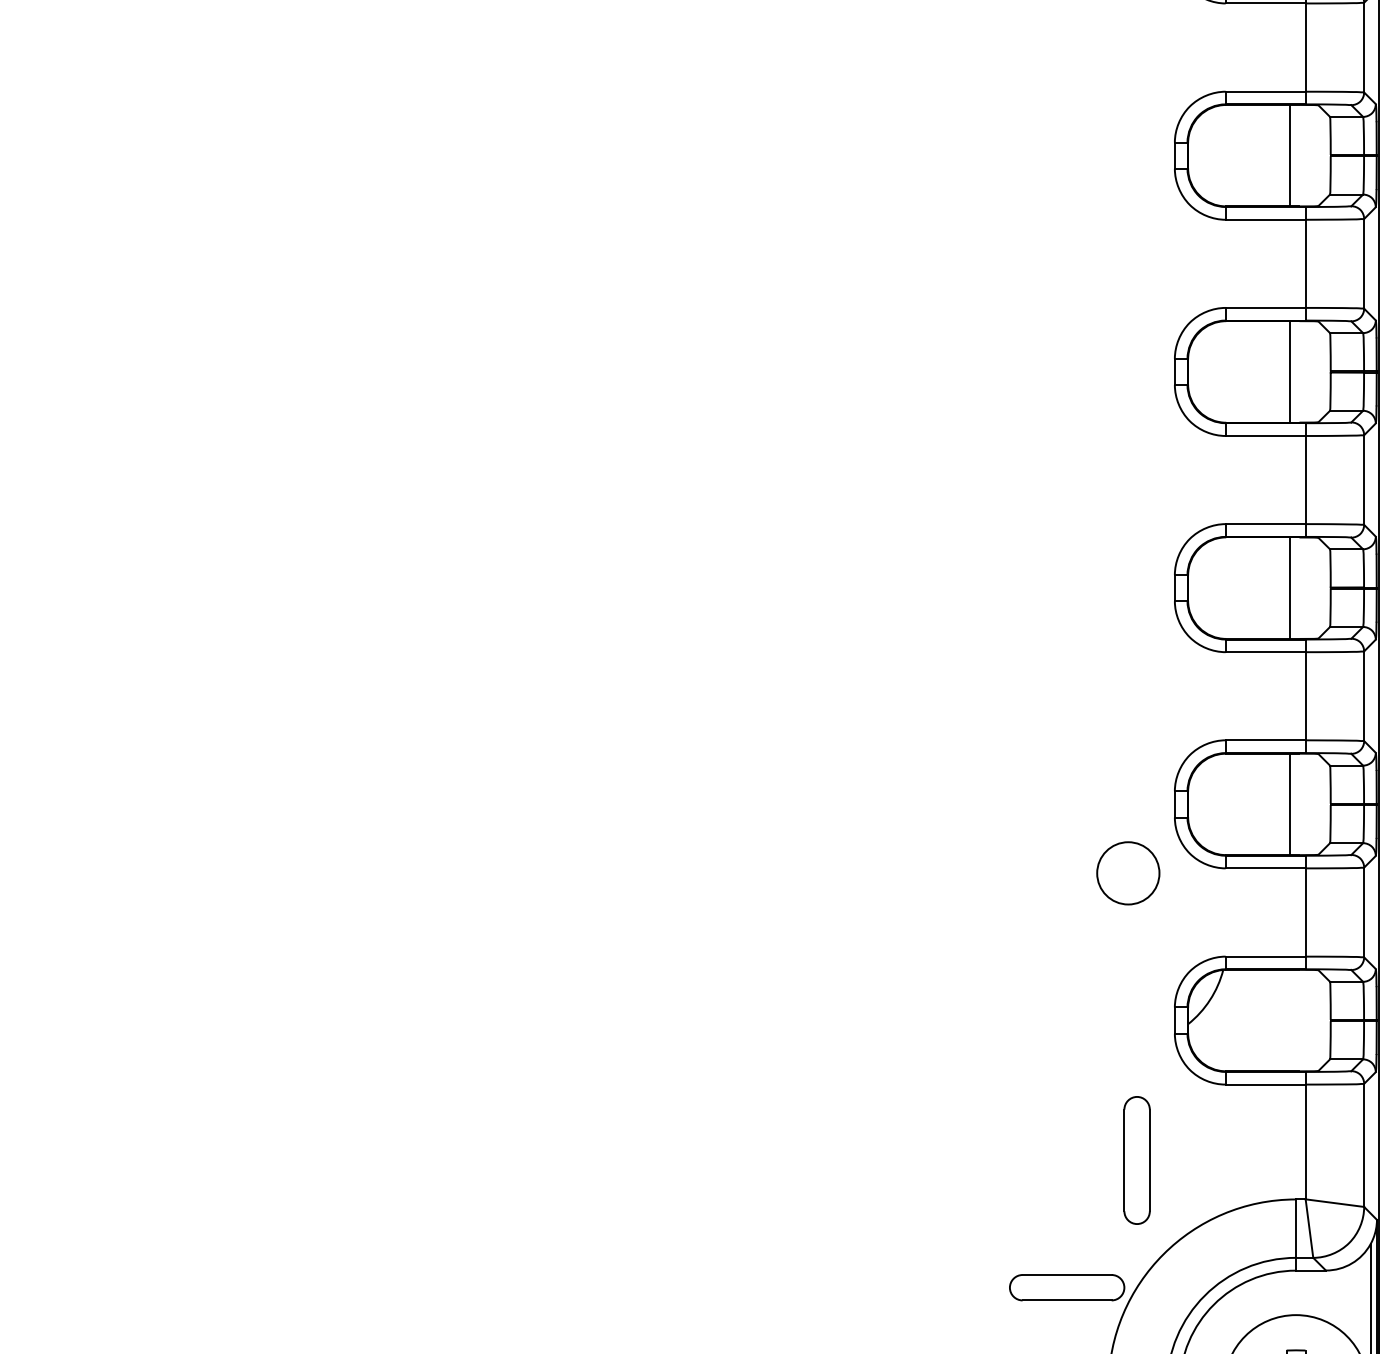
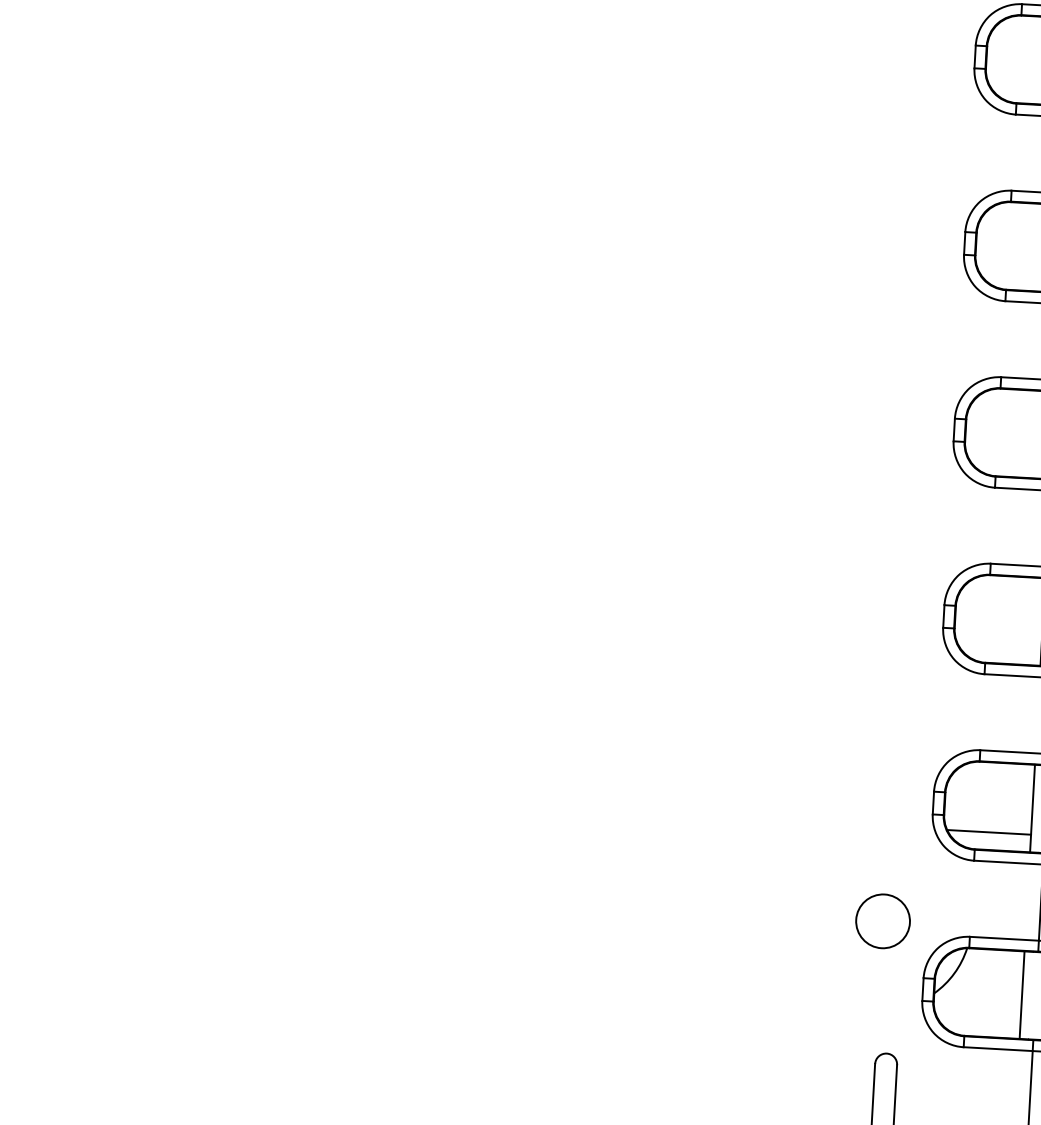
line: (1240, 834) -> (988, 832), added
circle: (1128, 873) -> (883, 921), moved
line: (1289, 1020) -> (1021, 995), added

